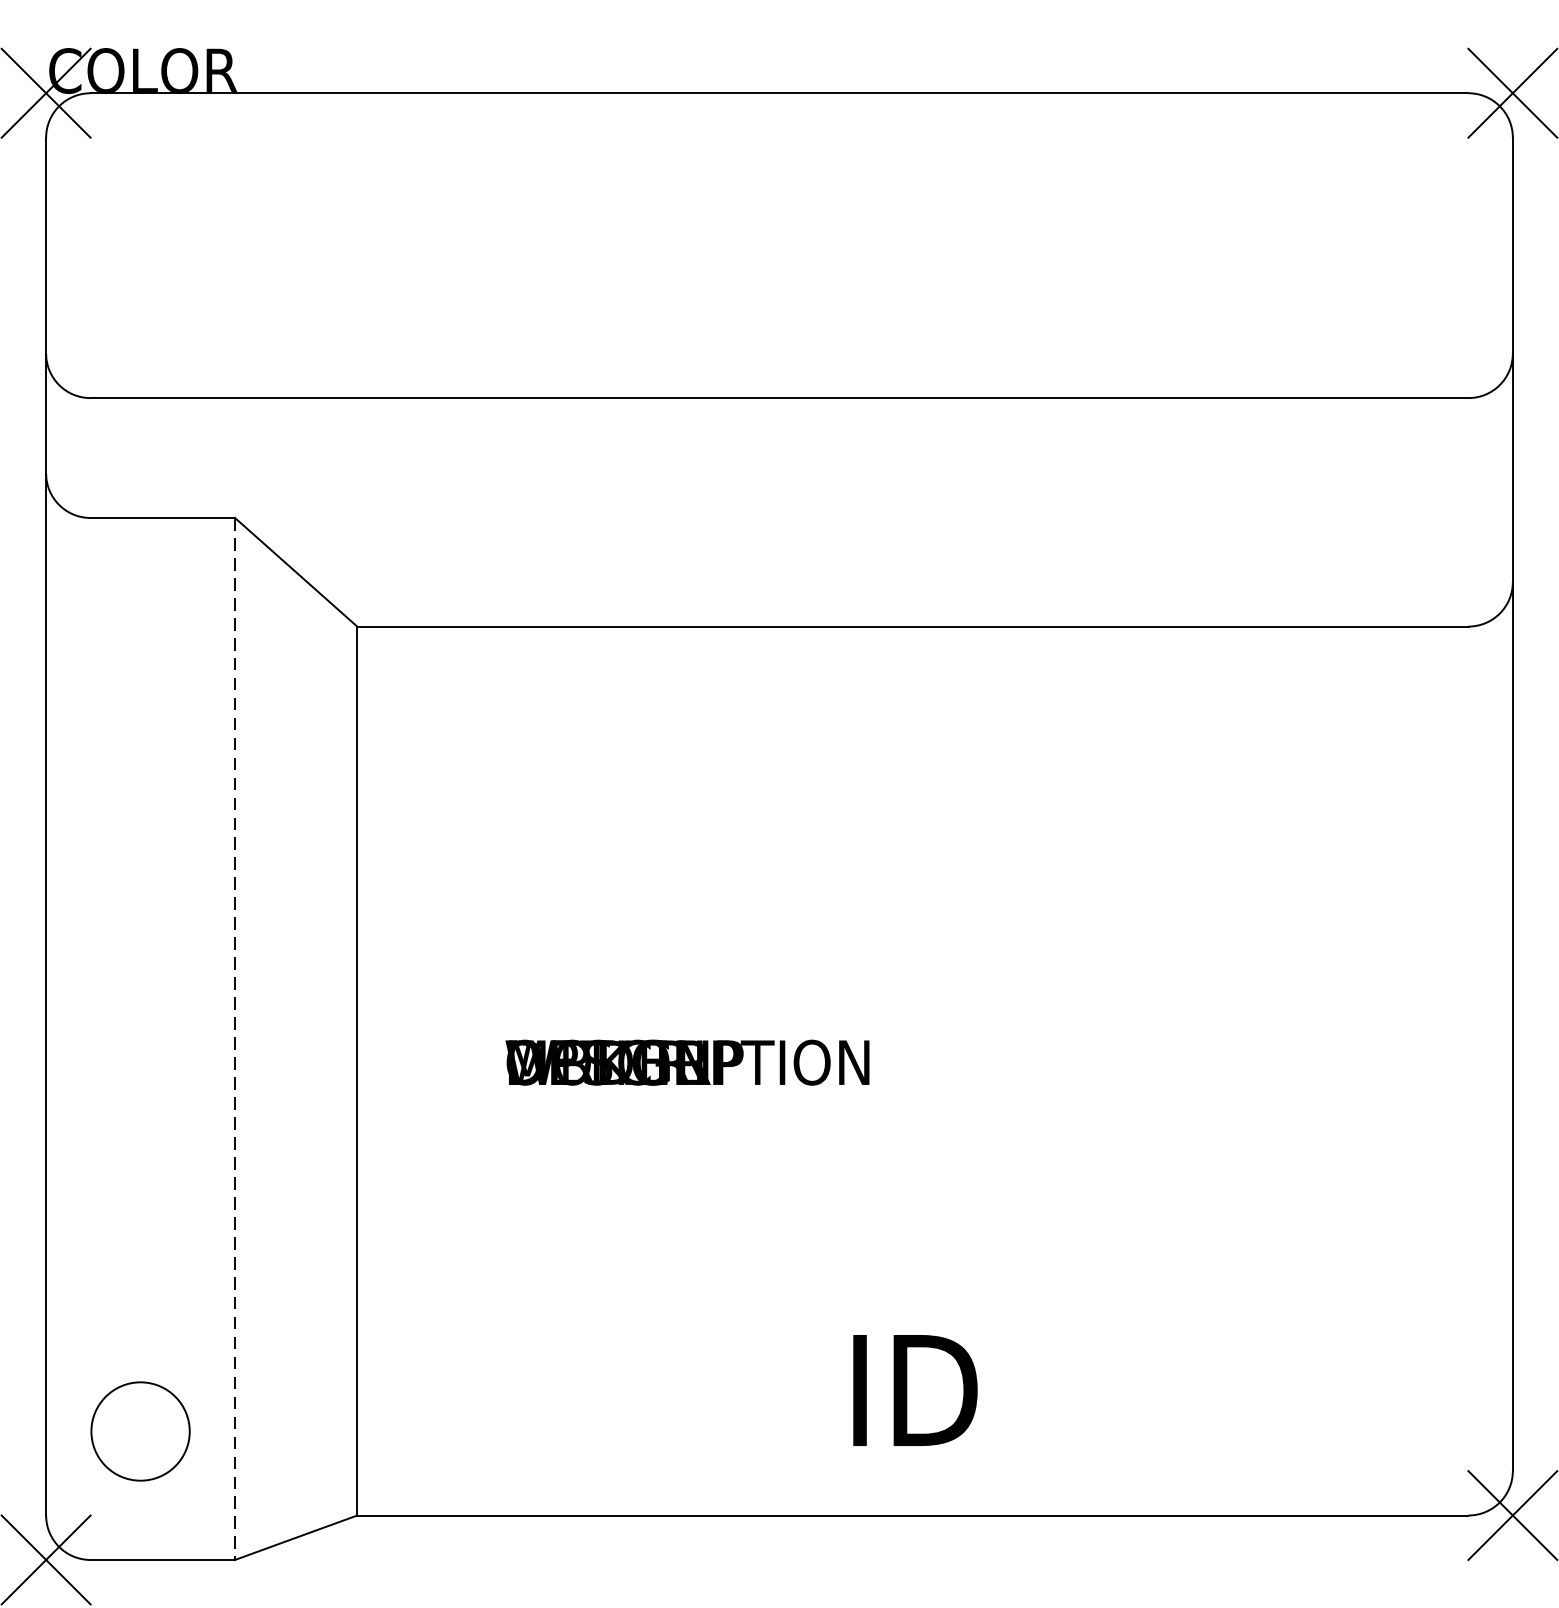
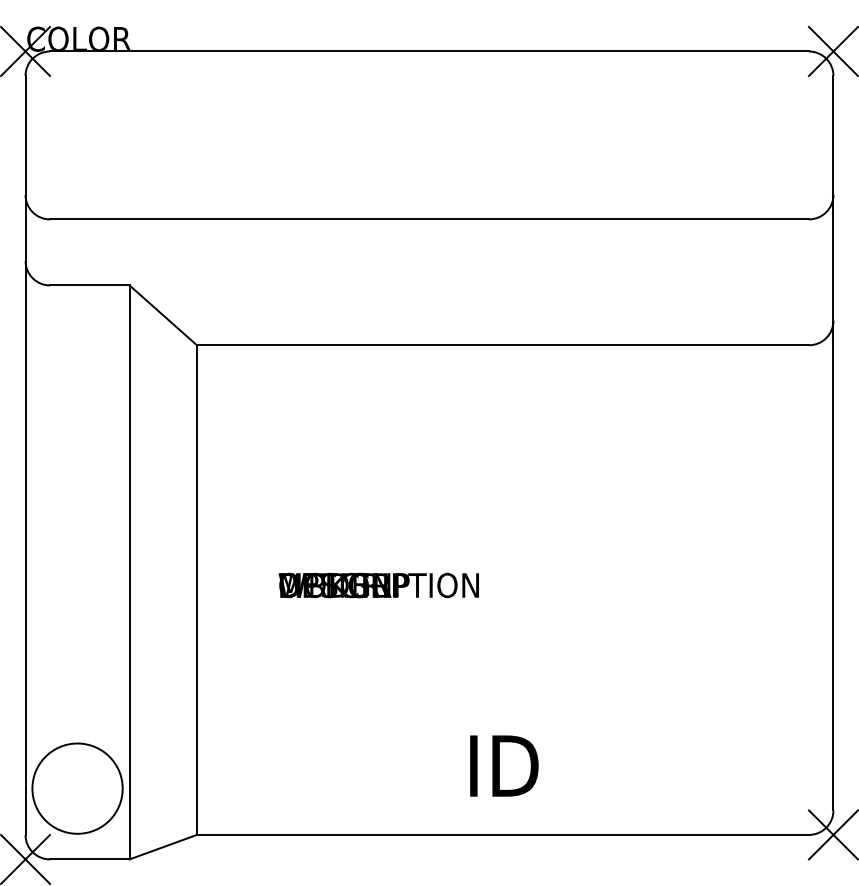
line: (234, 1039) -> (129, 572), dashed -> solid
circle: (140, 1431) -> (77, 788), size x1.67

